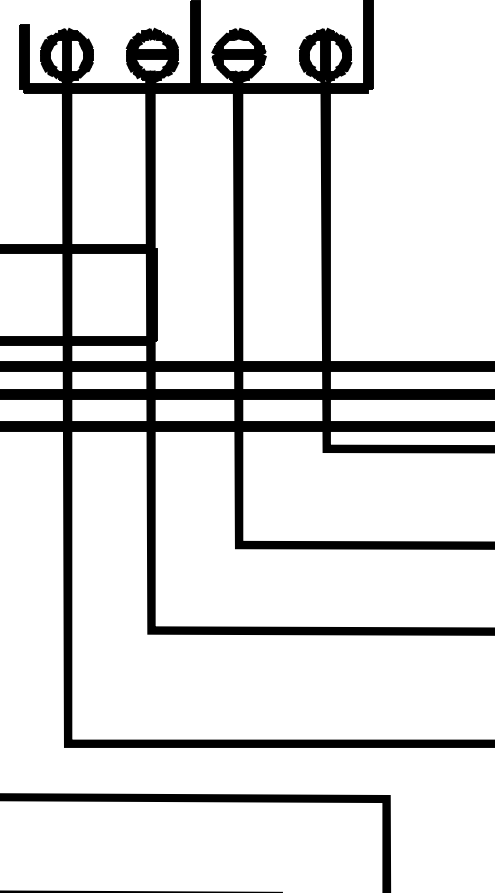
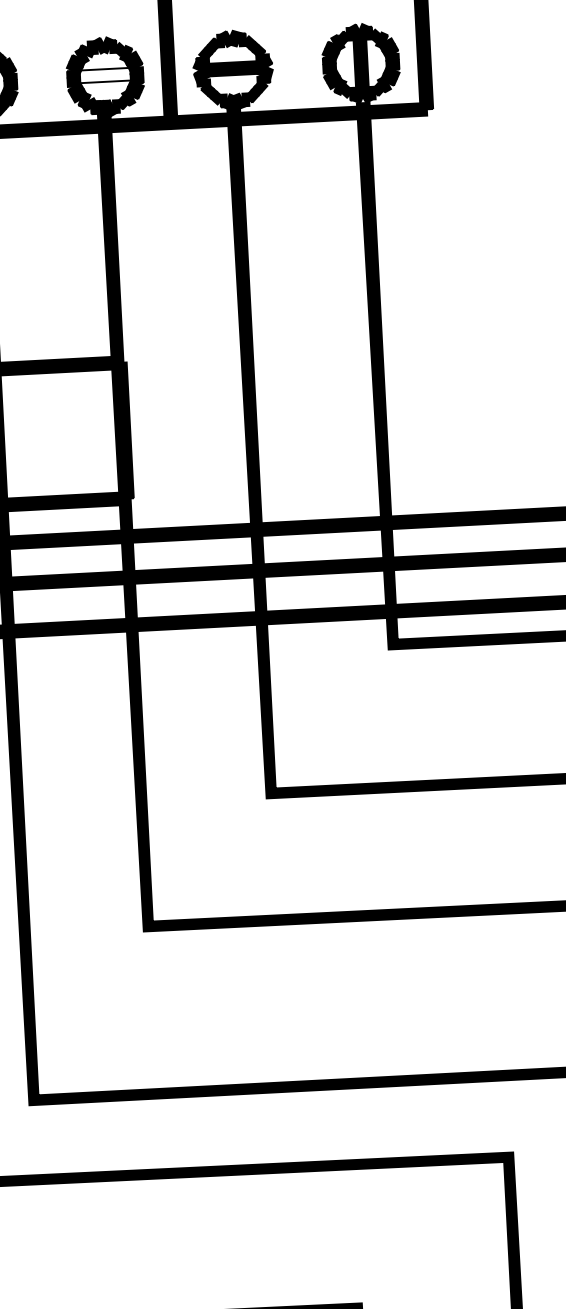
fill: (152, 54) -> (105, 75), removed

